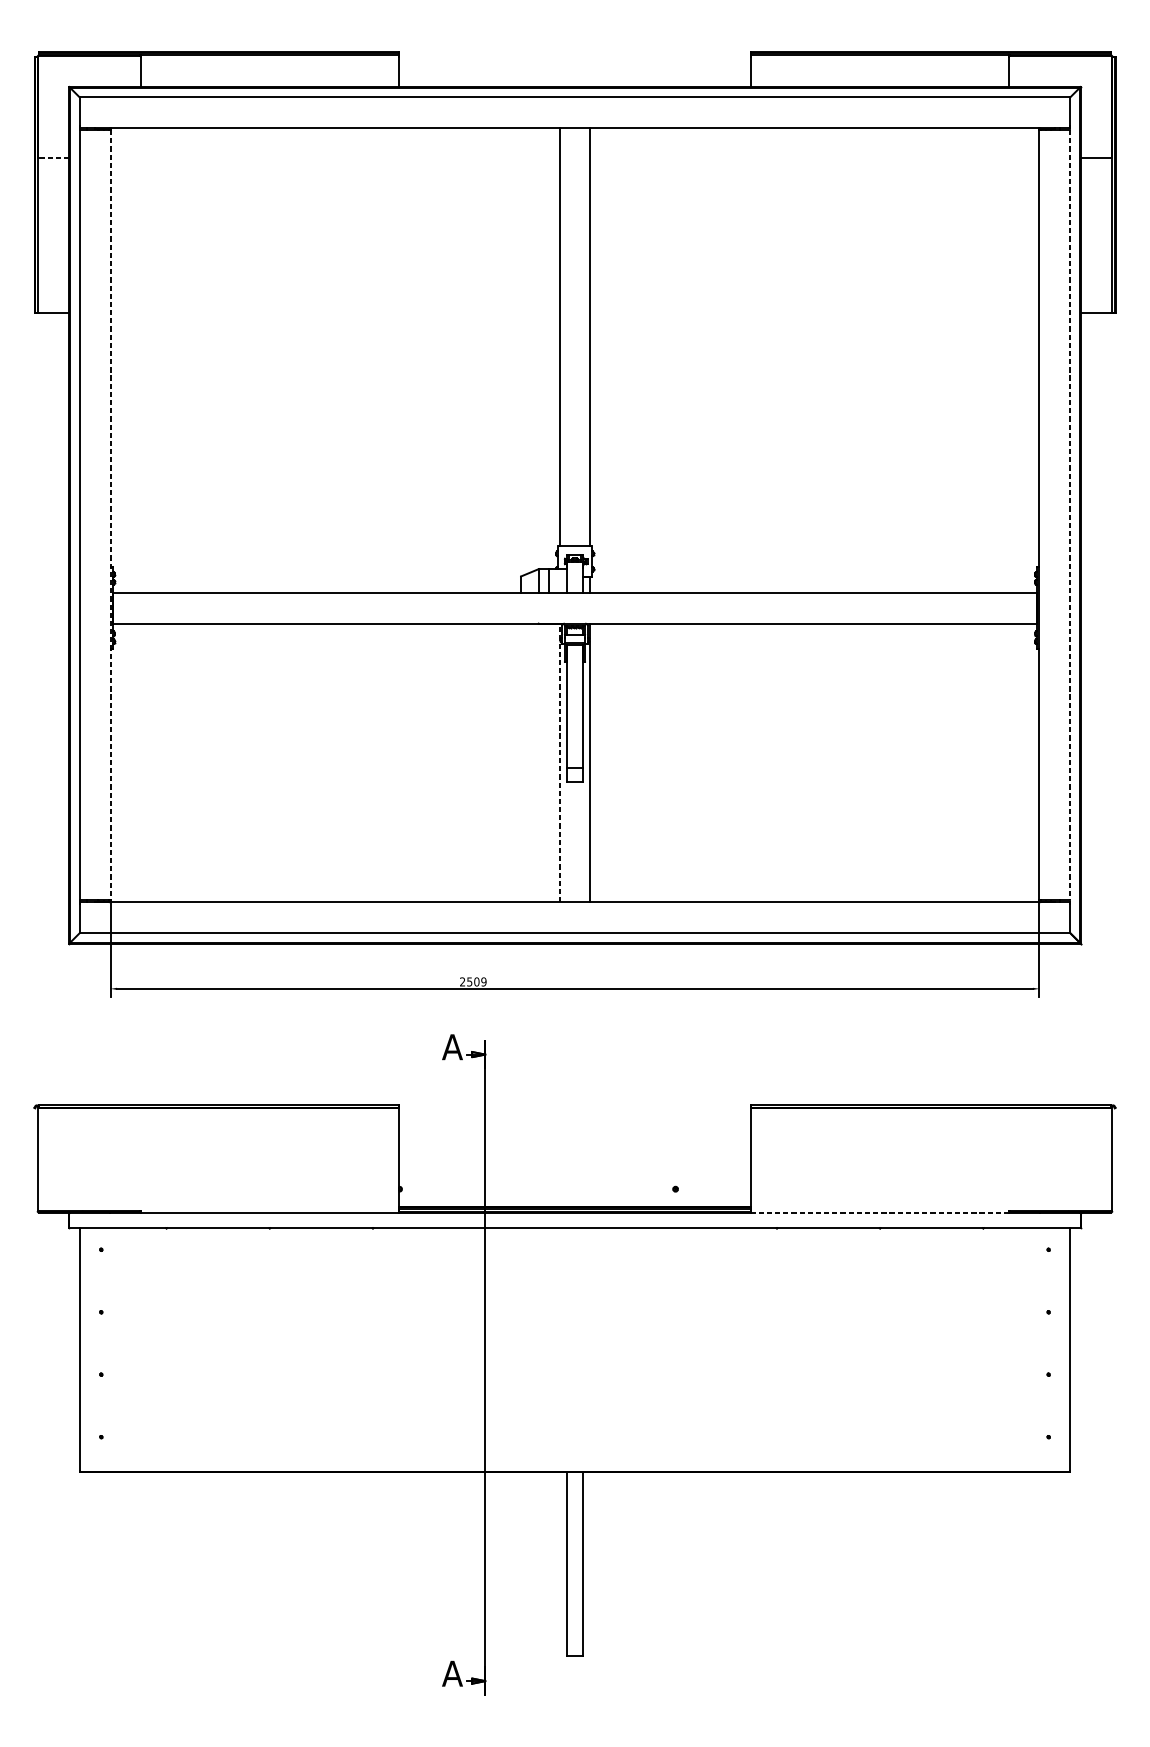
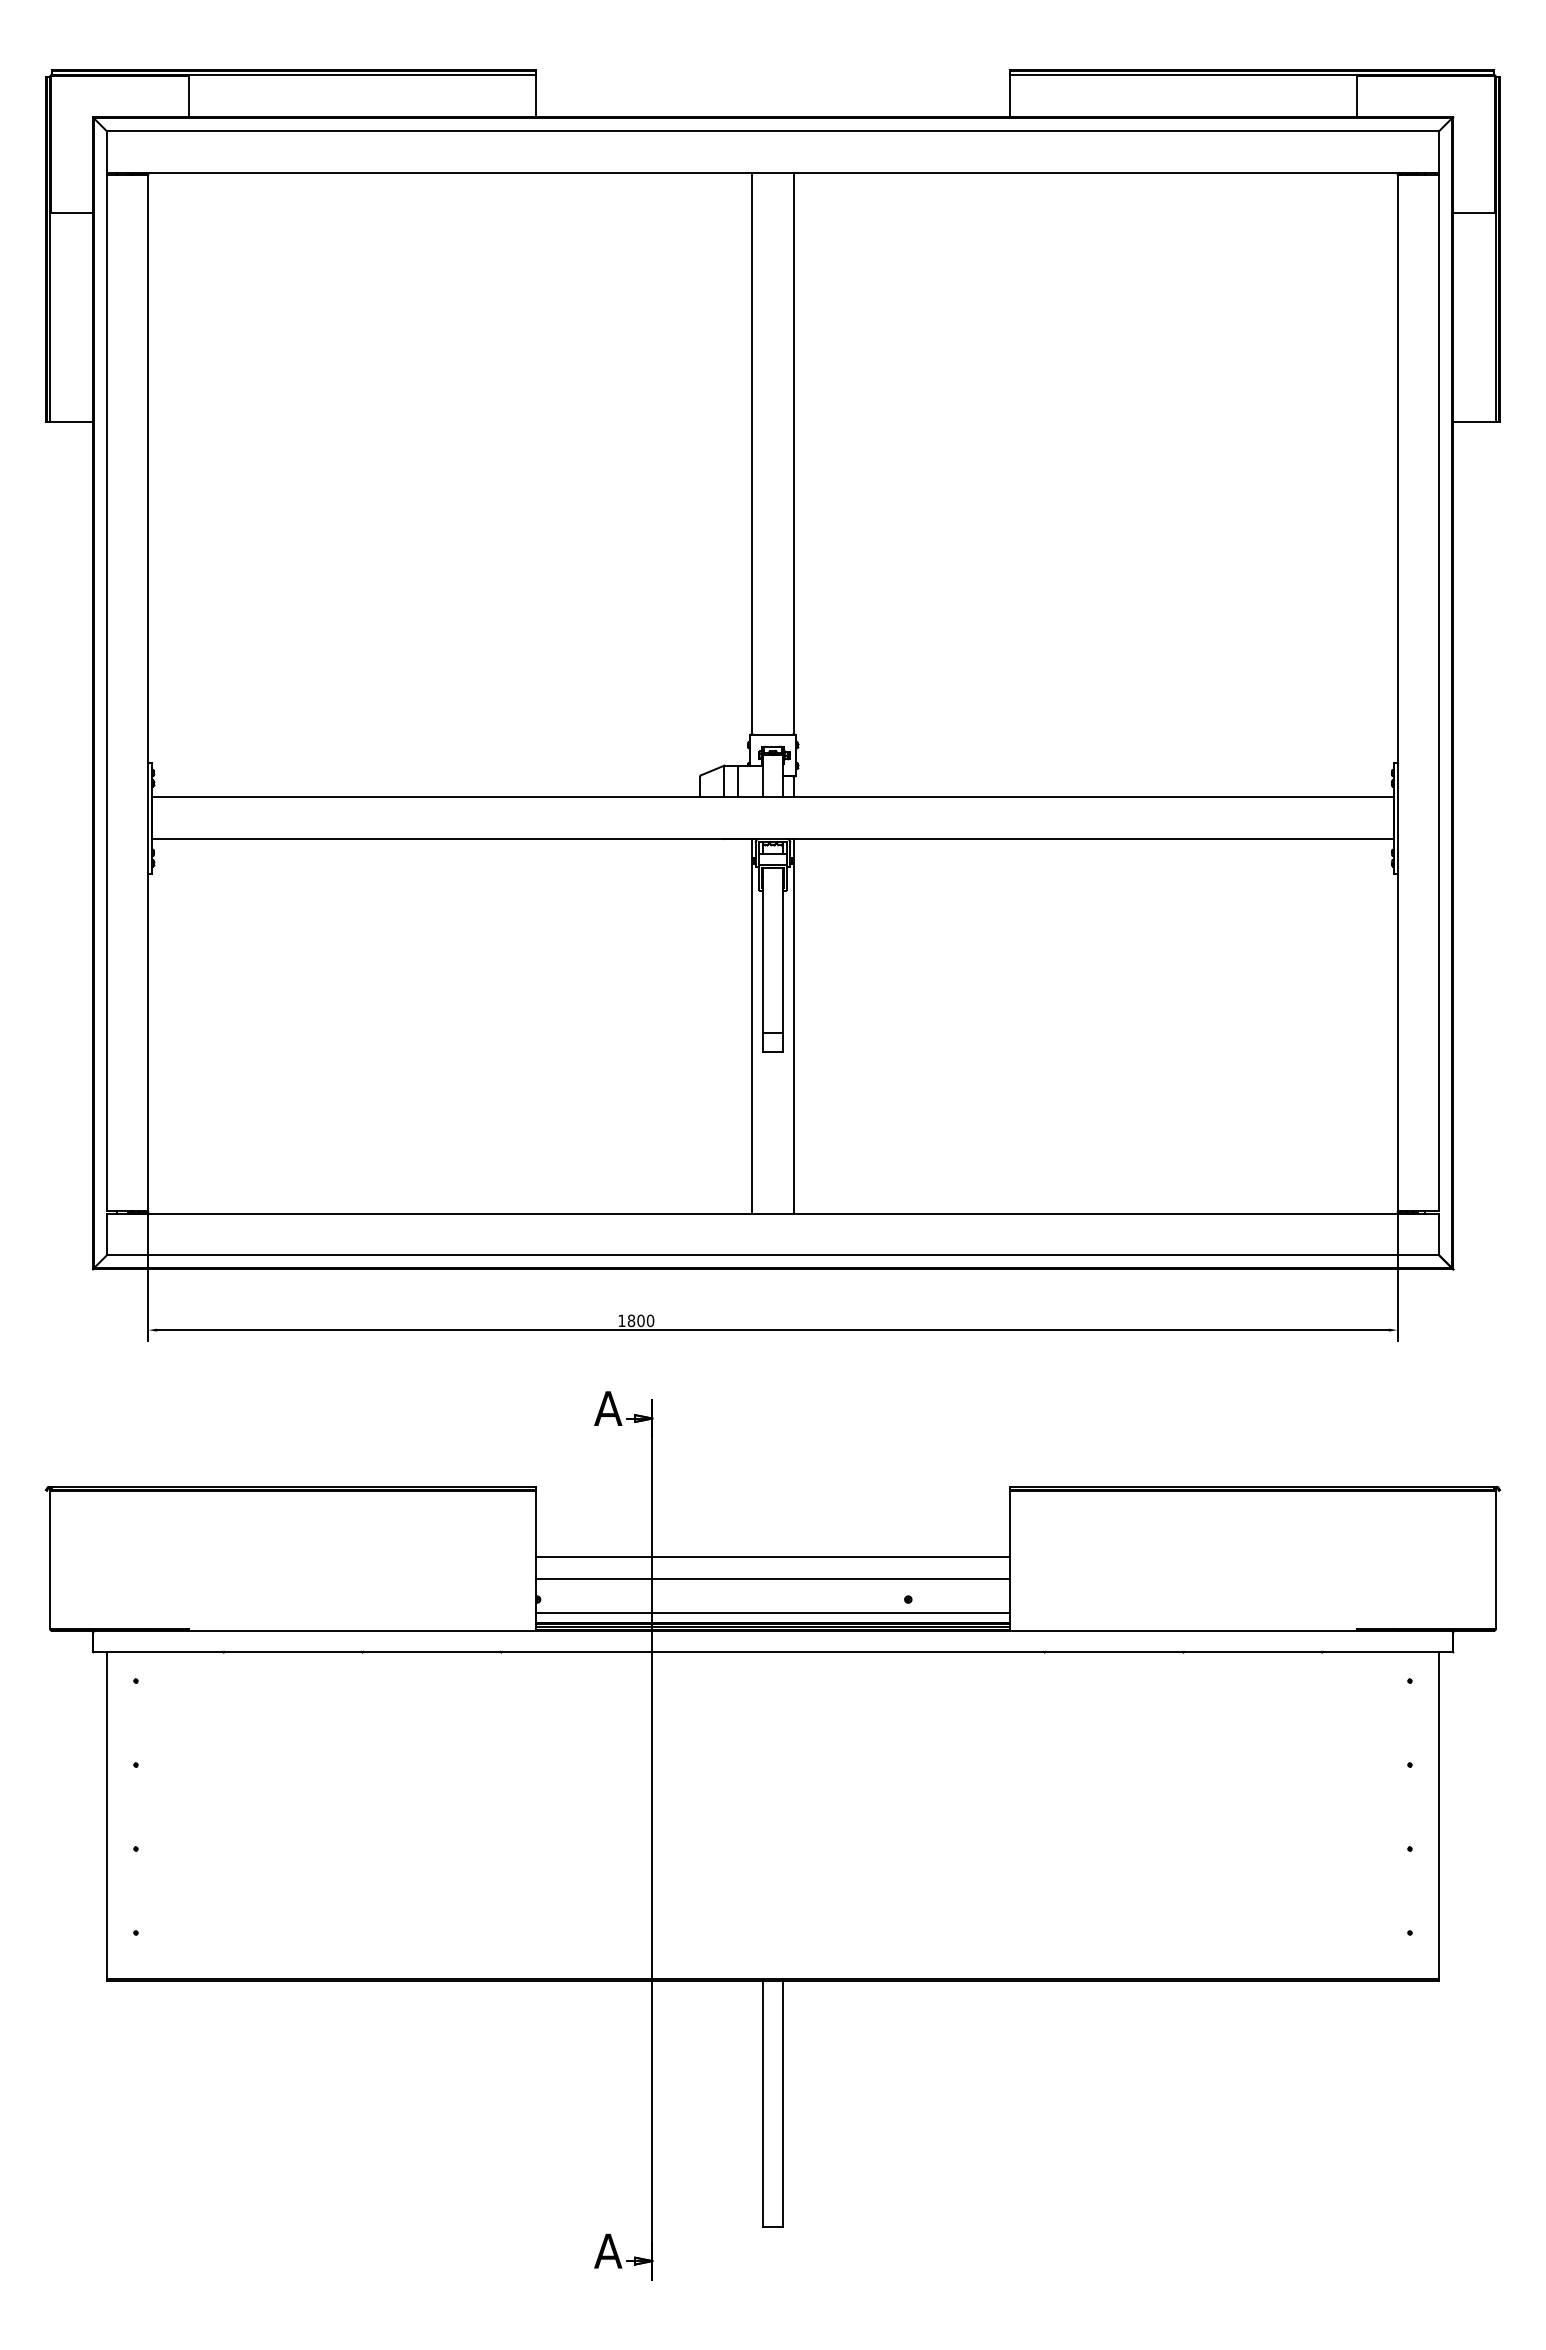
line: (54, 158) -> (72, 213), dashed -> solid
line: (110, 515) -> (148, 693), dashed -> solid
line: (1070, 515) -> (1439, 693), dashed -> solid
line: (559, 762) -> (752, 1025), dashed -> solid
text: (473, 981) -> (636, 1320), 2509 -> 1800
line: (574, 1157) -> (772, 1556), added
line: (574, 1173) -> (772, 1578), added
line: (574, 1199) -> (772, 1613), added
line: (879, 1212) -> (1182, 1631), dashed -> solid

